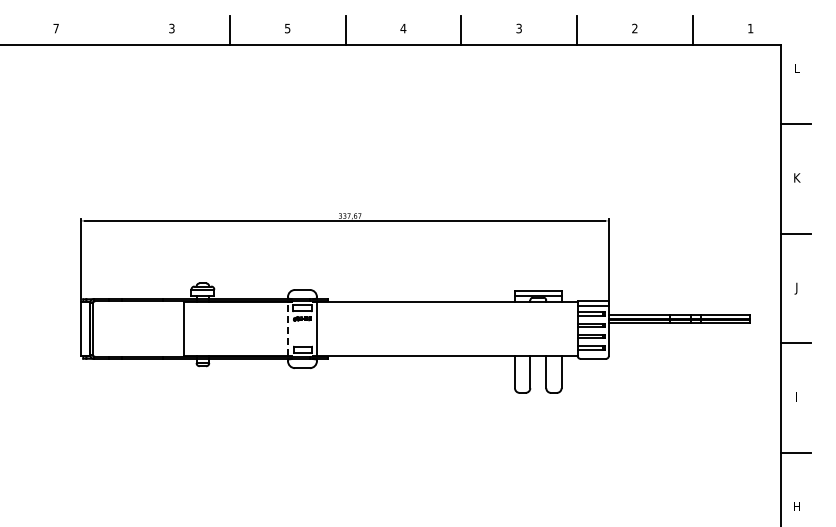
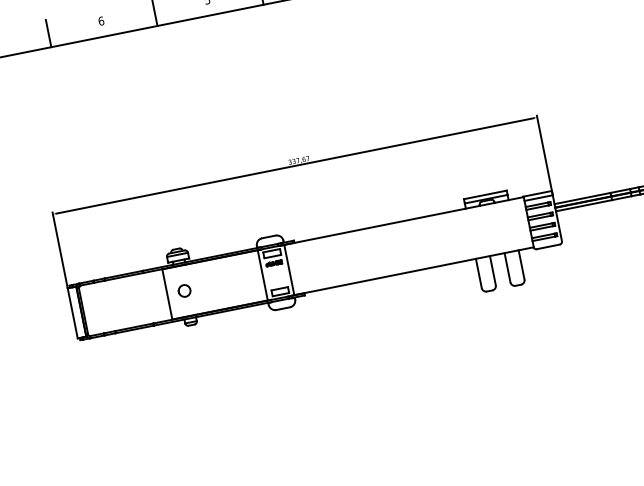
text: (171, 28) -> (100, 21), 3 -> 6
line: (114, 30) -> (48, 33), added
part: (202, 328) -> (184, 290), added
line: (288, 328) -> (263, 274), dashed -> solid

